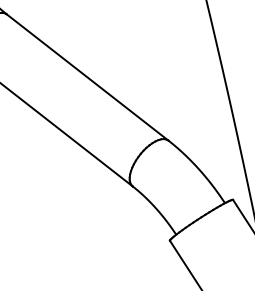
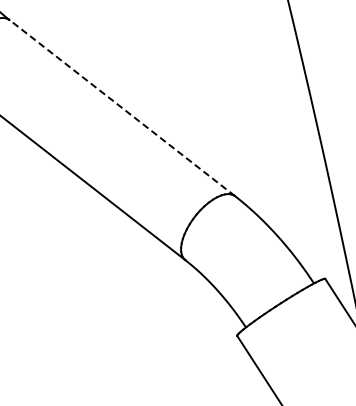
line: (87, 77) -> (121, 107), solid -> dashed

